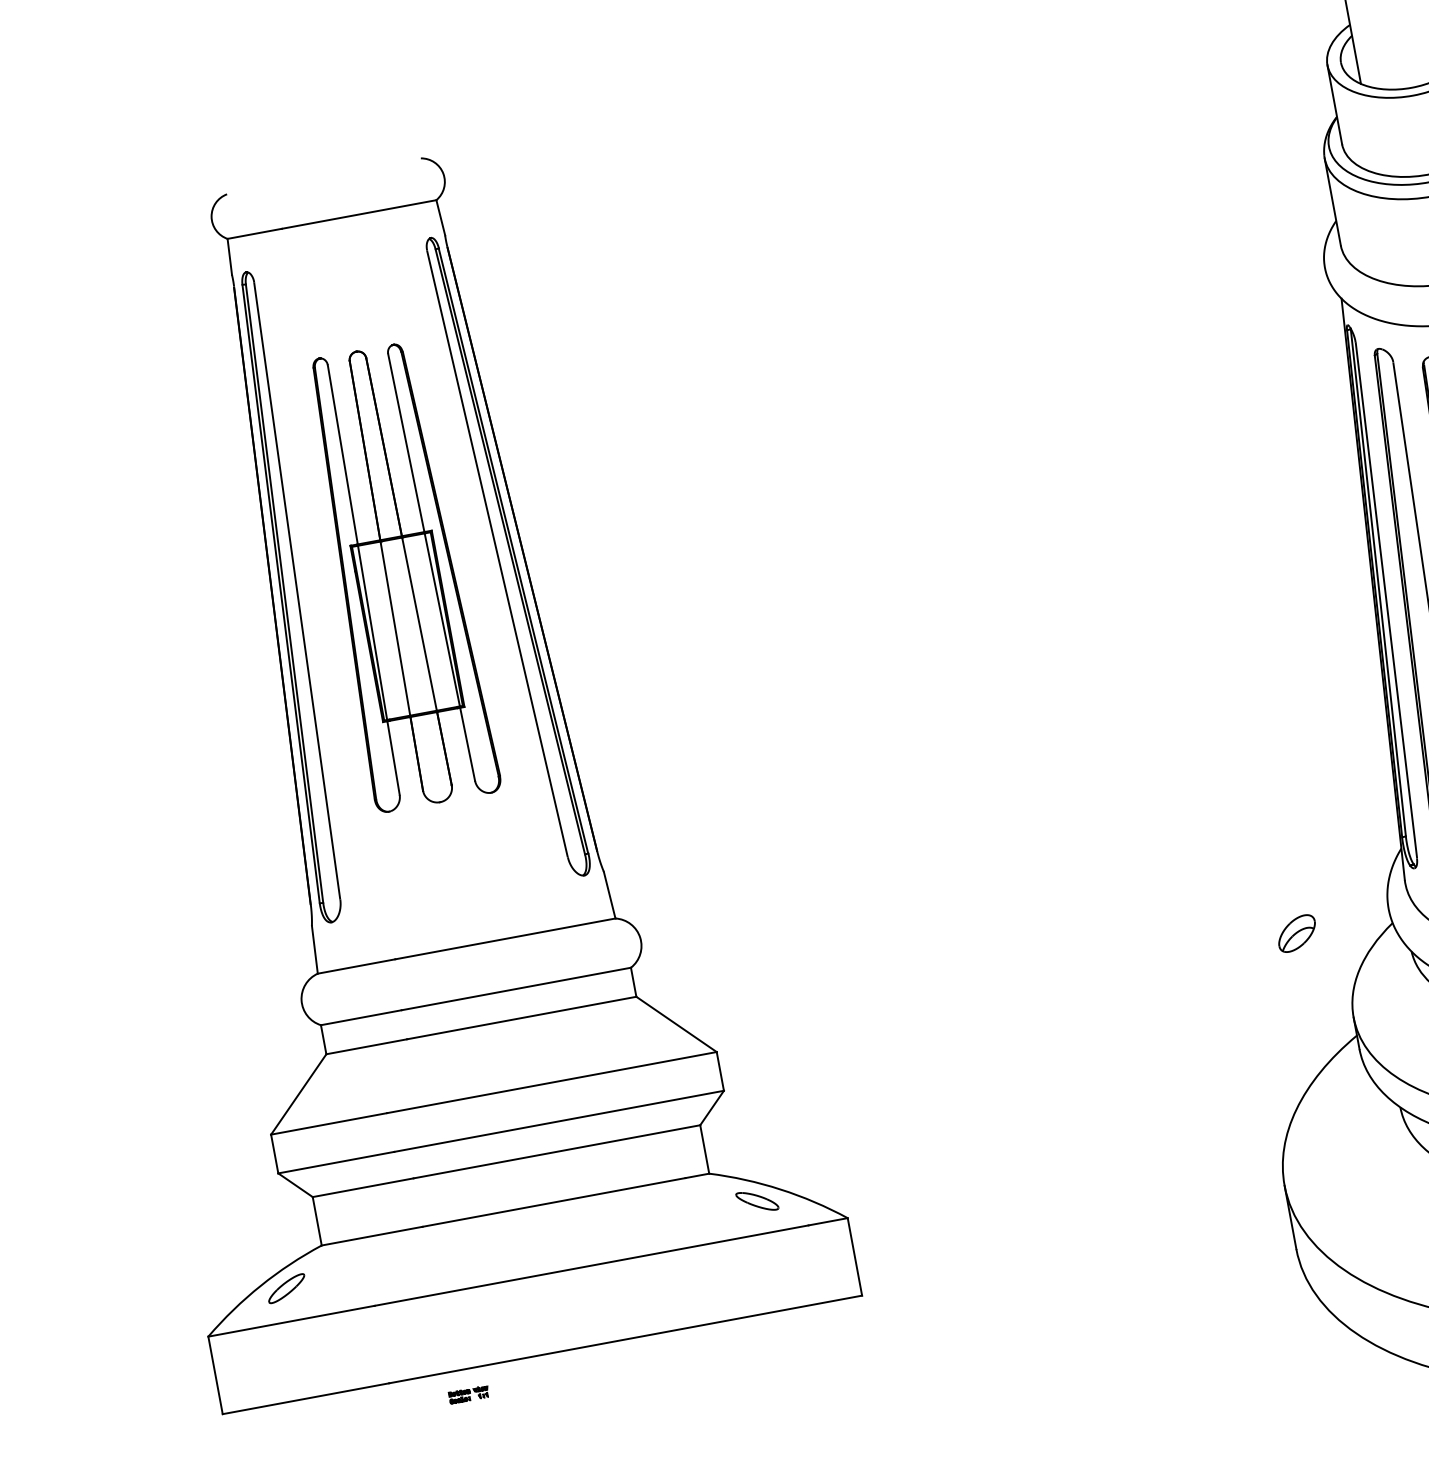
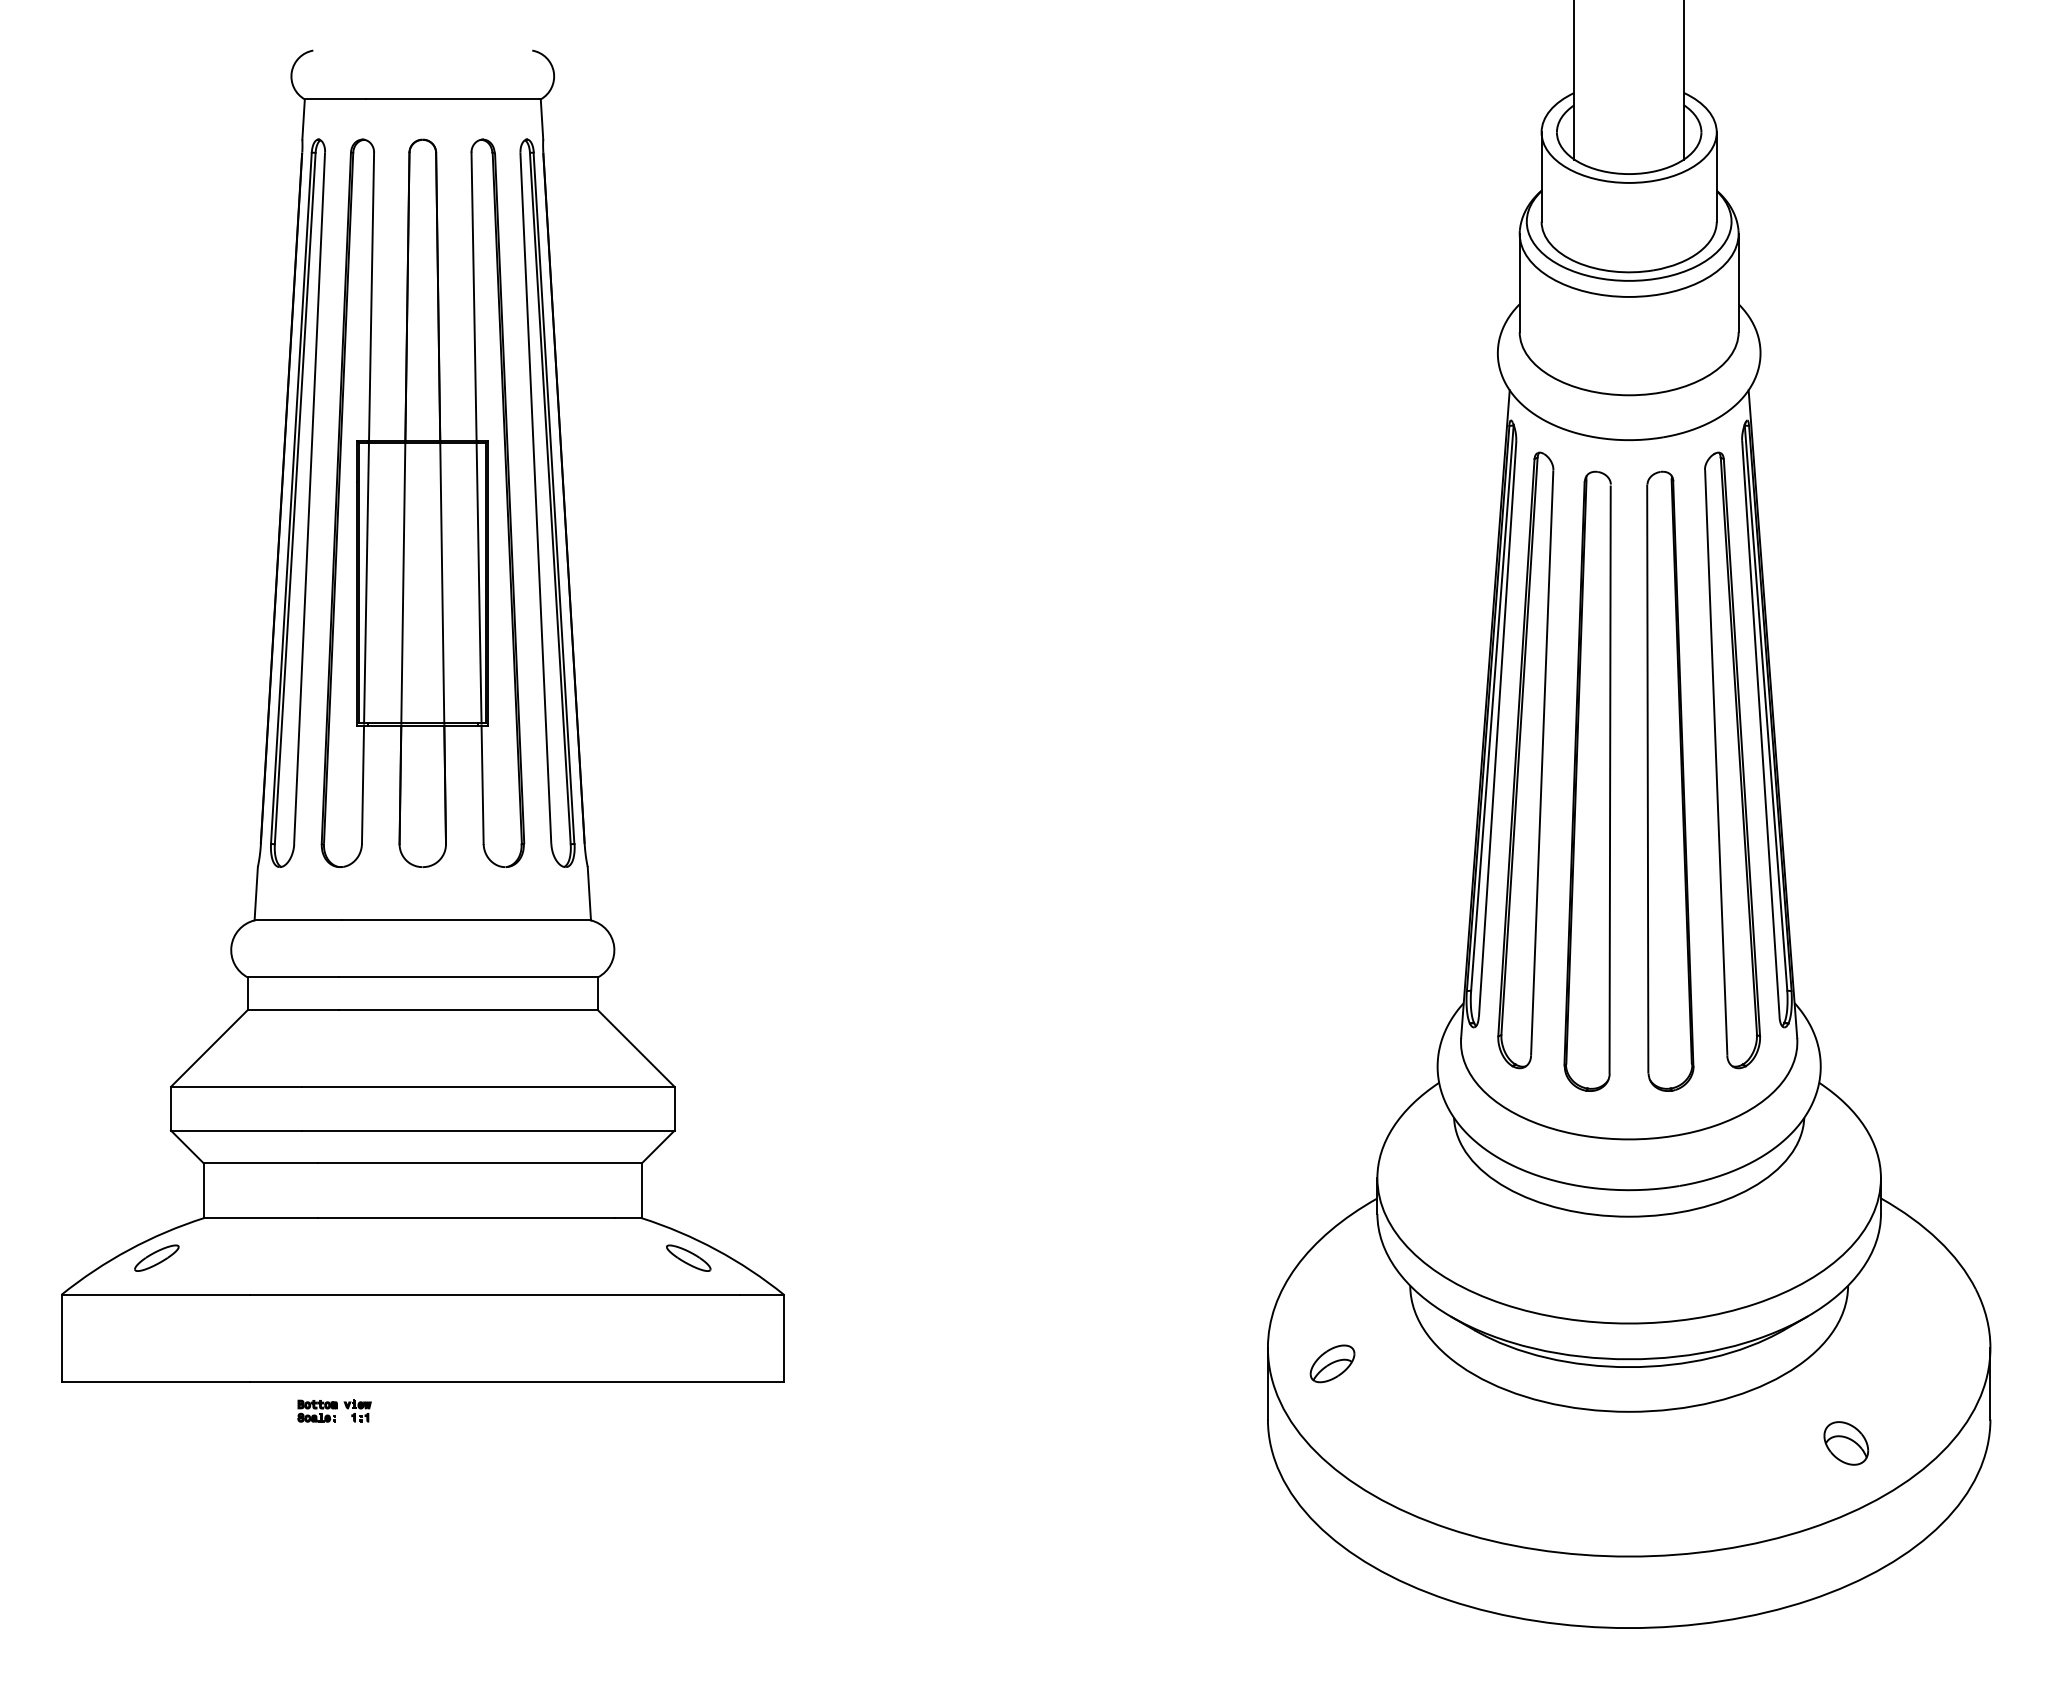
part: (397, 576) -> (422, 502), size x1.43
part: (1296, 933) -> (1332, 1363), moved
part: (468, 1394) -> (334, 1410), size x1.67

